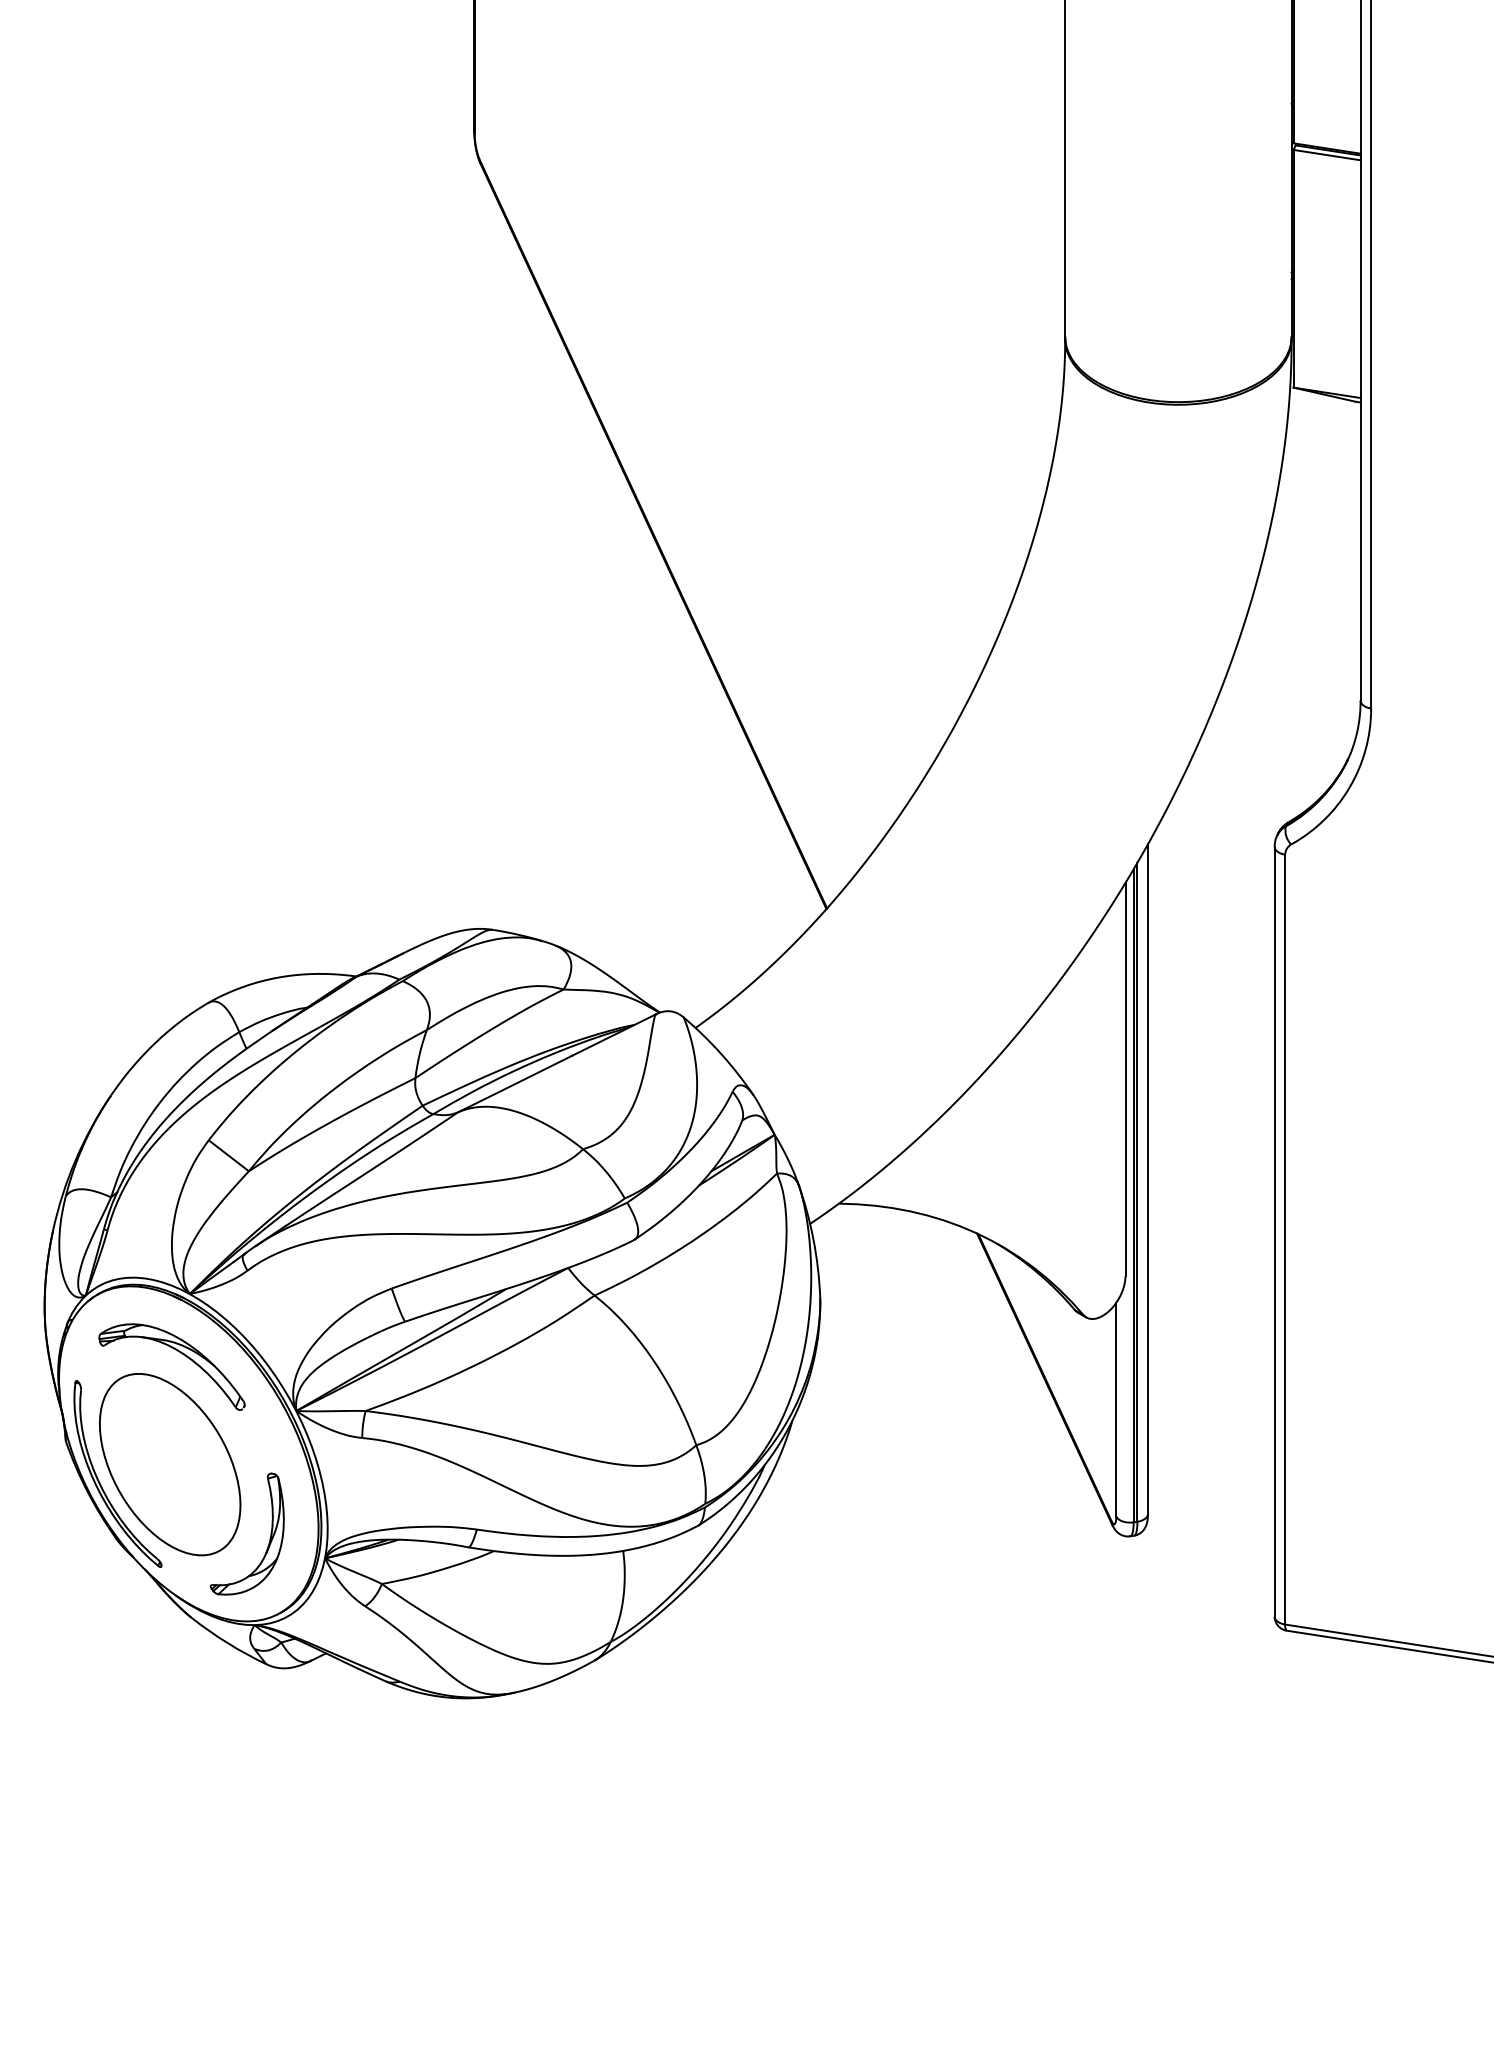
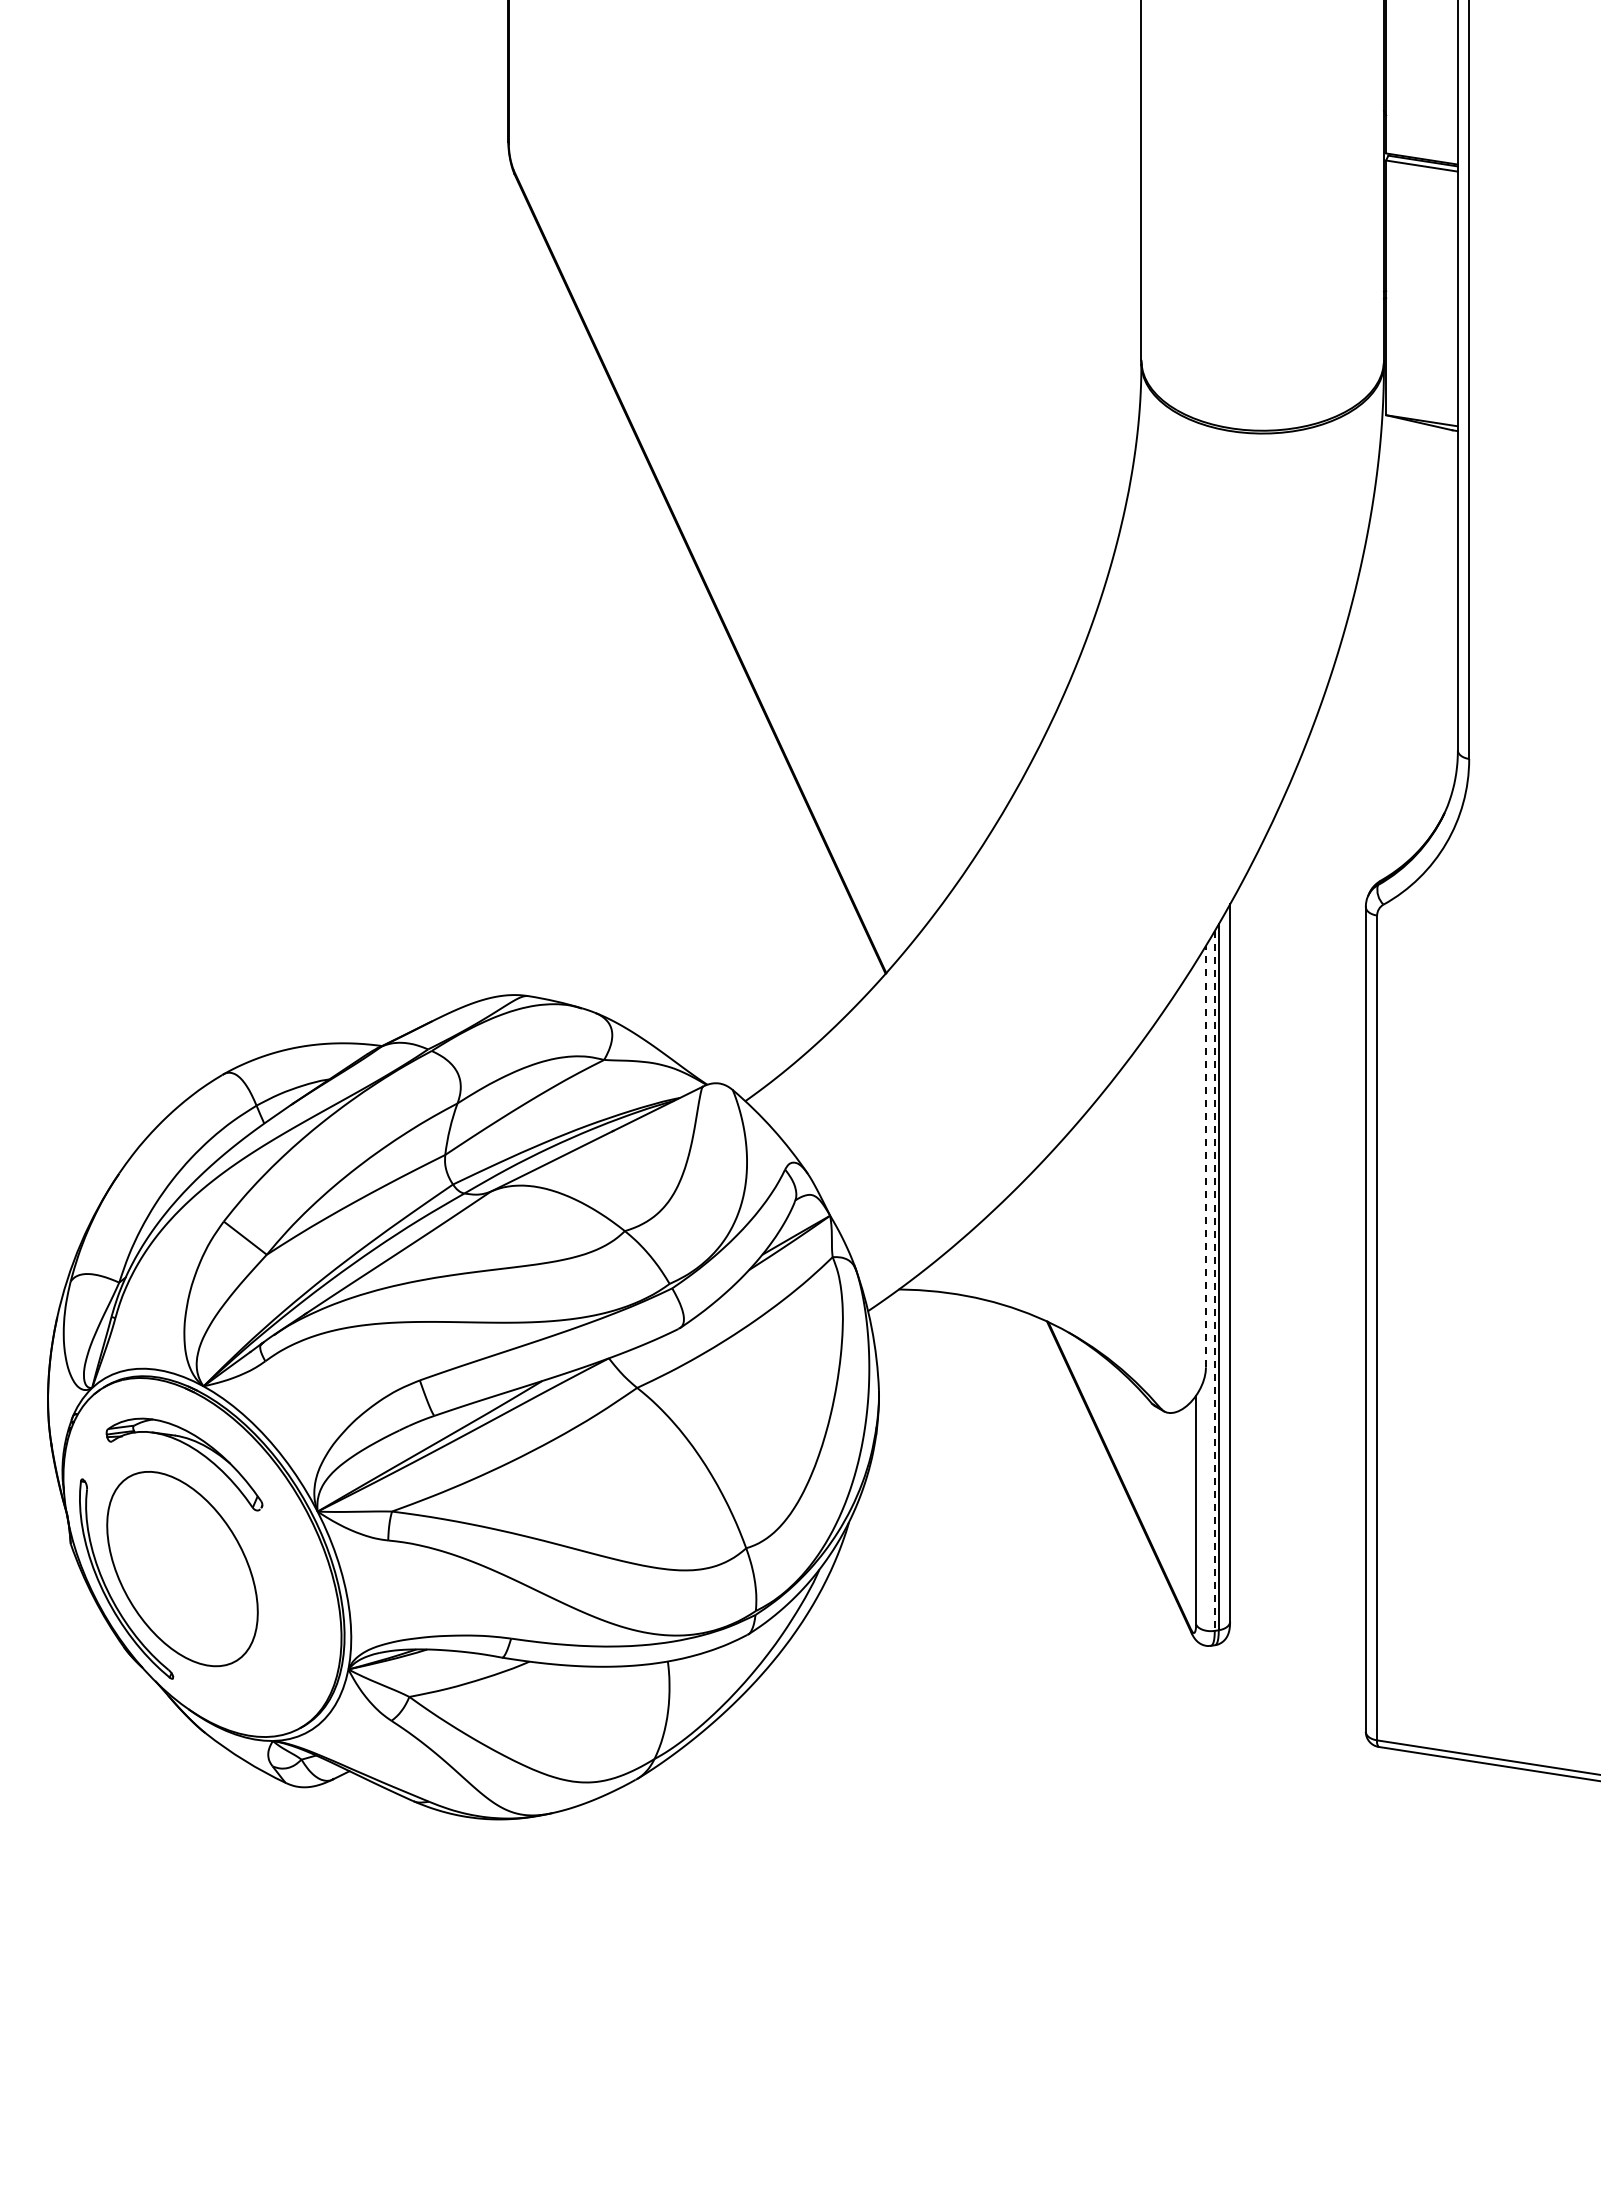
line: (1125, 1079) -> (1206, 1156), solid -> dashed
line: (1133, 1195) -> (1214, 1280), solid -> dashed
part: (269, 1540) -> (288, 1650), removed

